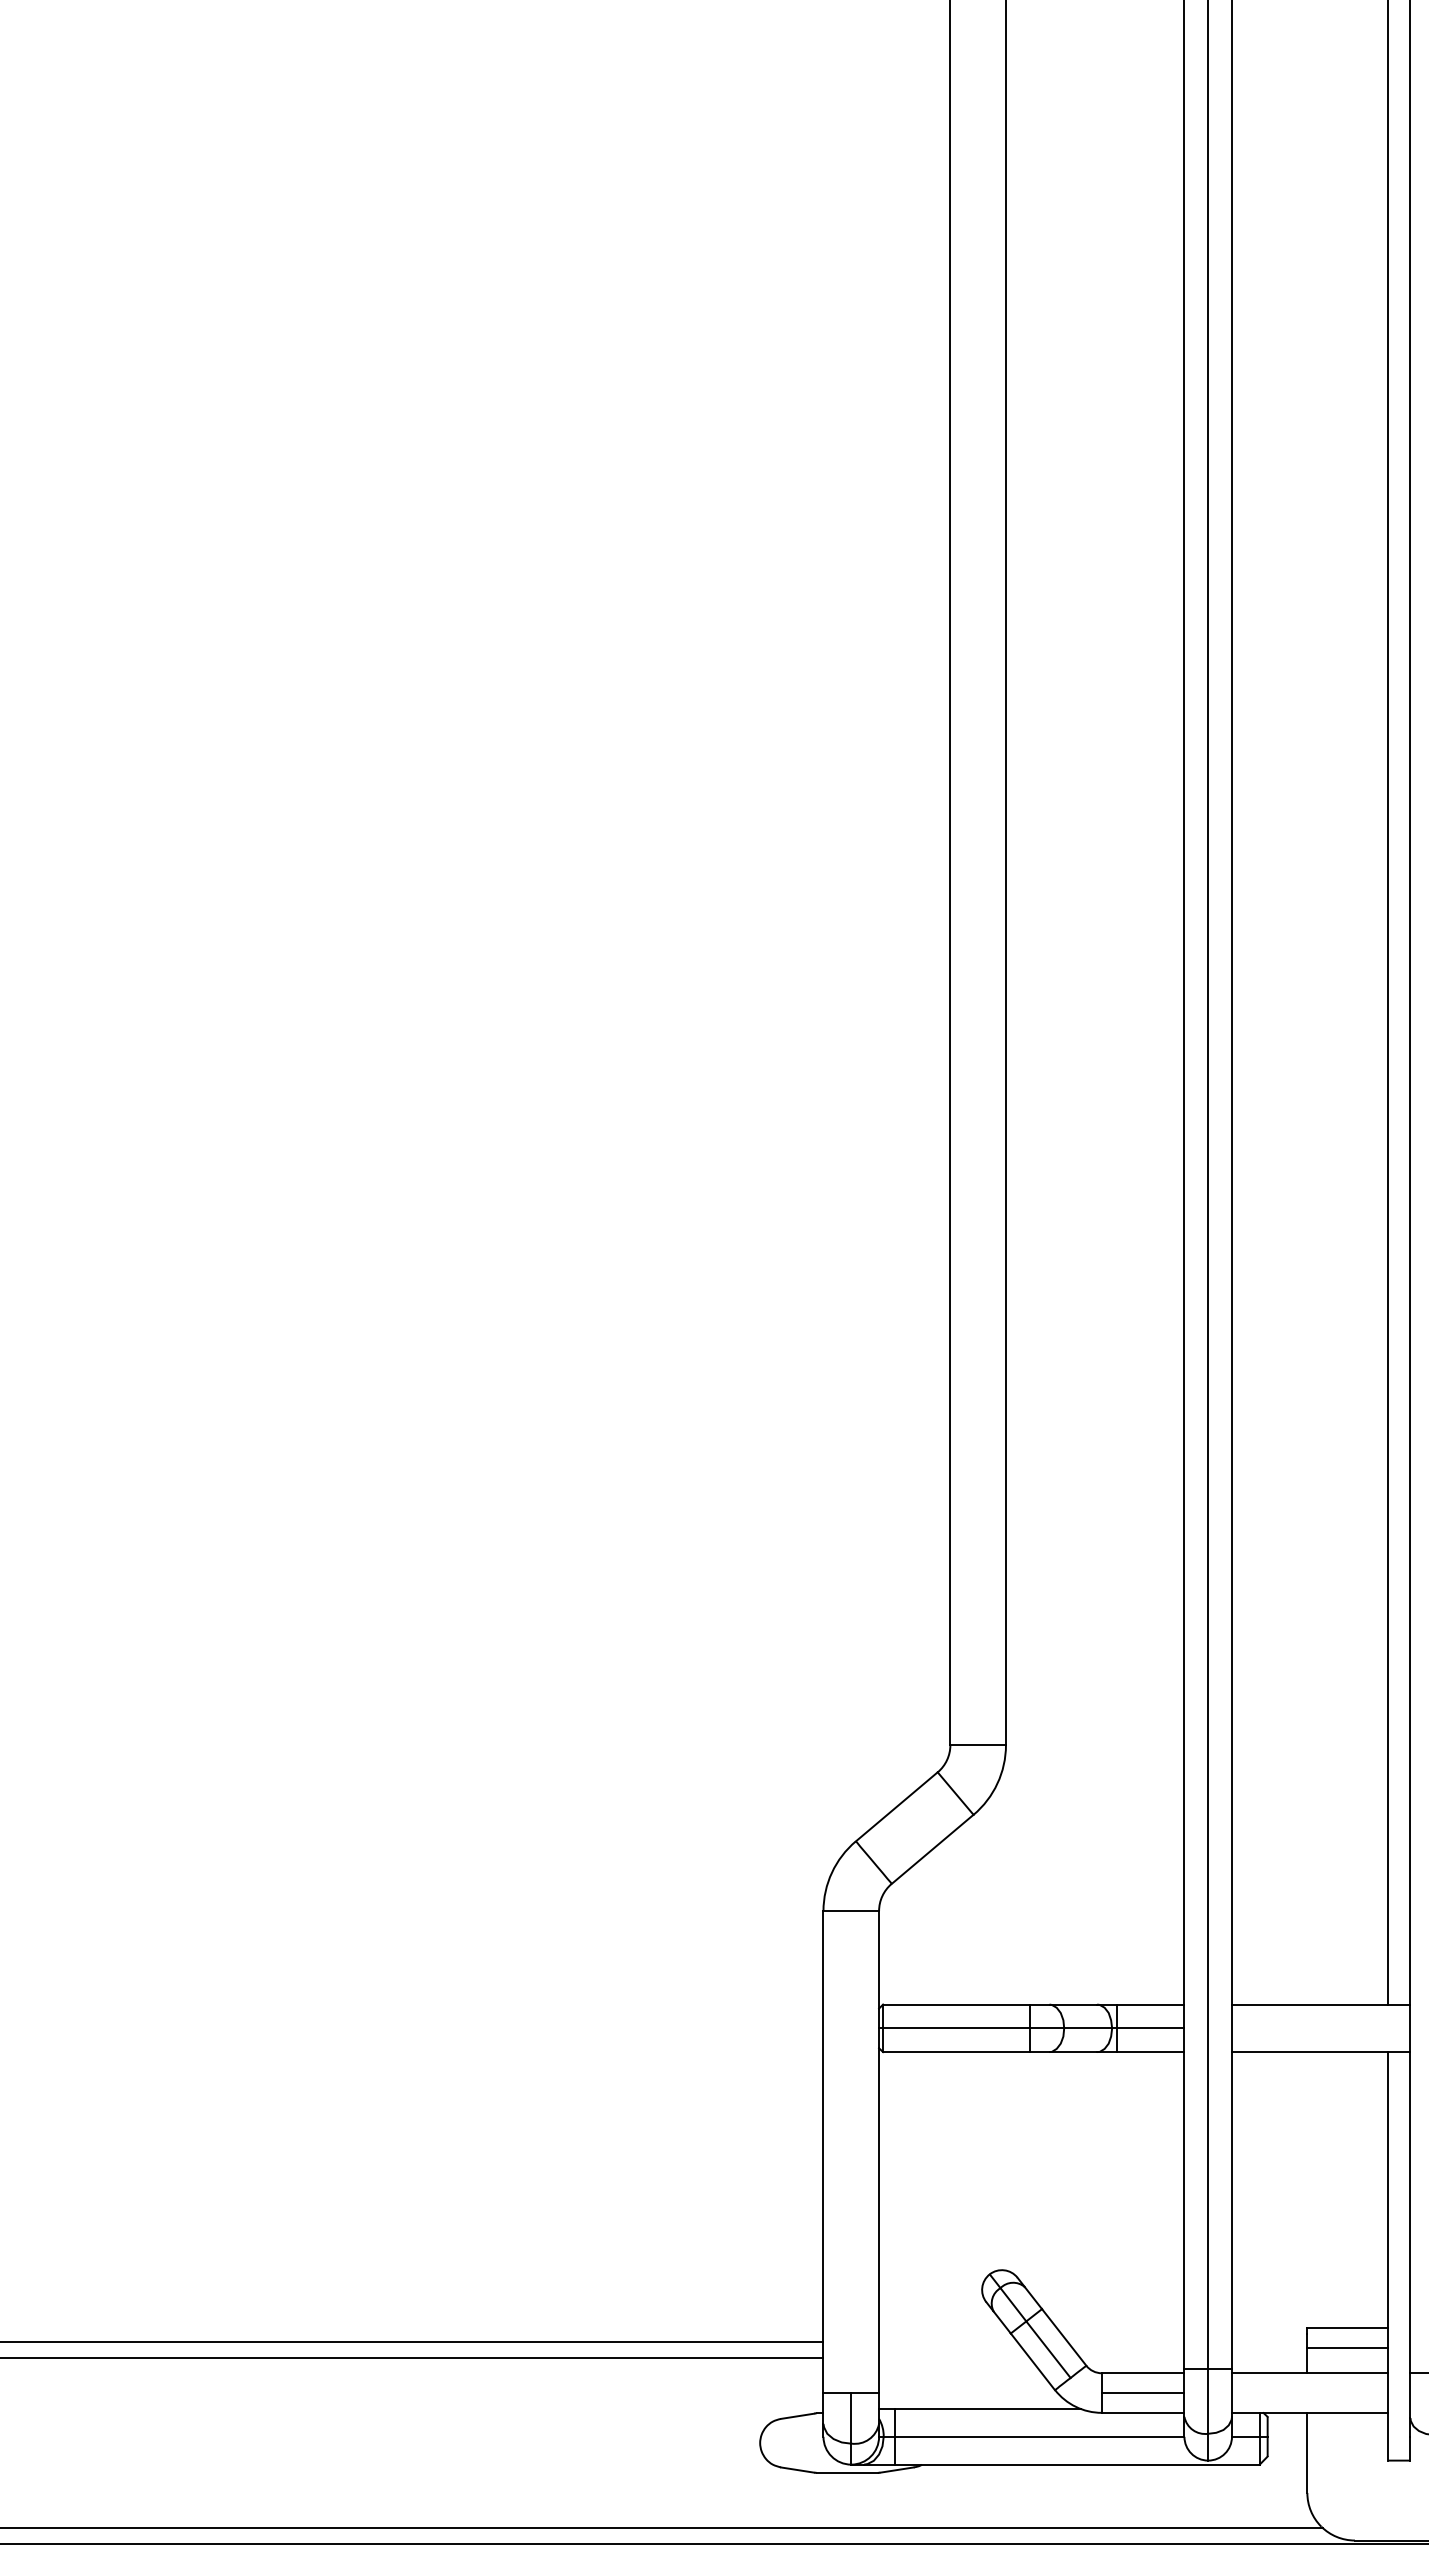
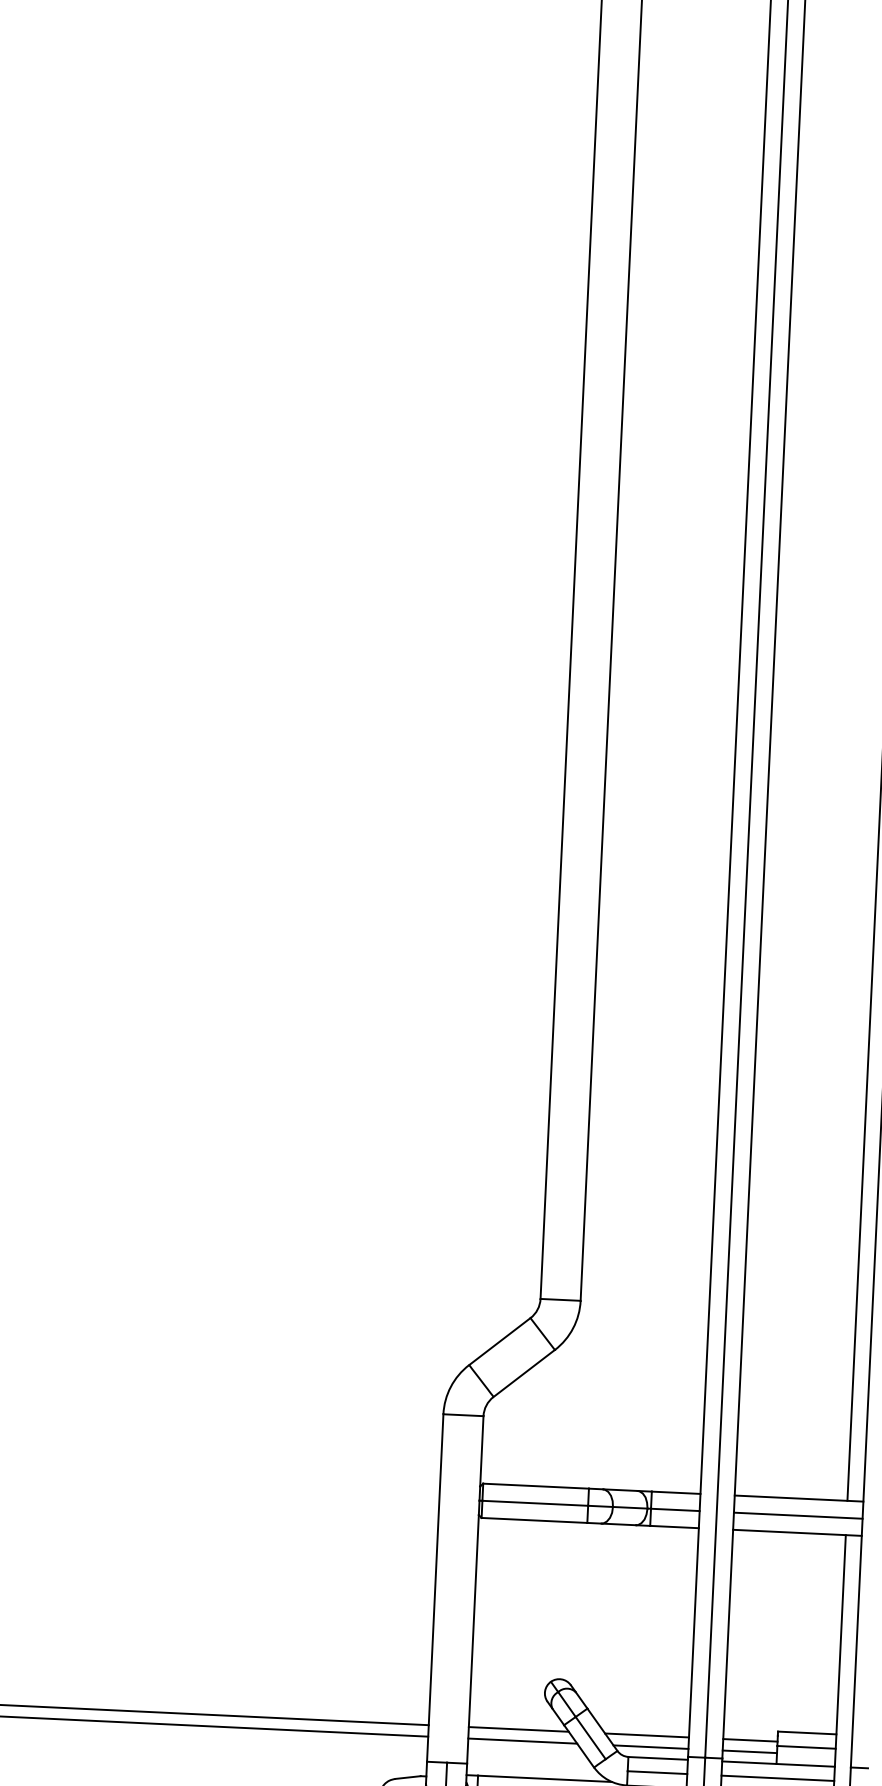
line: (1320, 2028) -> (797, 1515), added
line: (948, 2342) -> (518, 1729), added
line: (1126, 2342) -> (647, 1735), added
line: (1269, 2342) -> (750, 1740), added
line: (954, 2358) -> (522, 1741), added
line: (1132, 2358) -> (650, 1747), added
line: (1269, 2358) -> (749, 1751), added
line: (1309, 2393) -> (777, 1778), added

